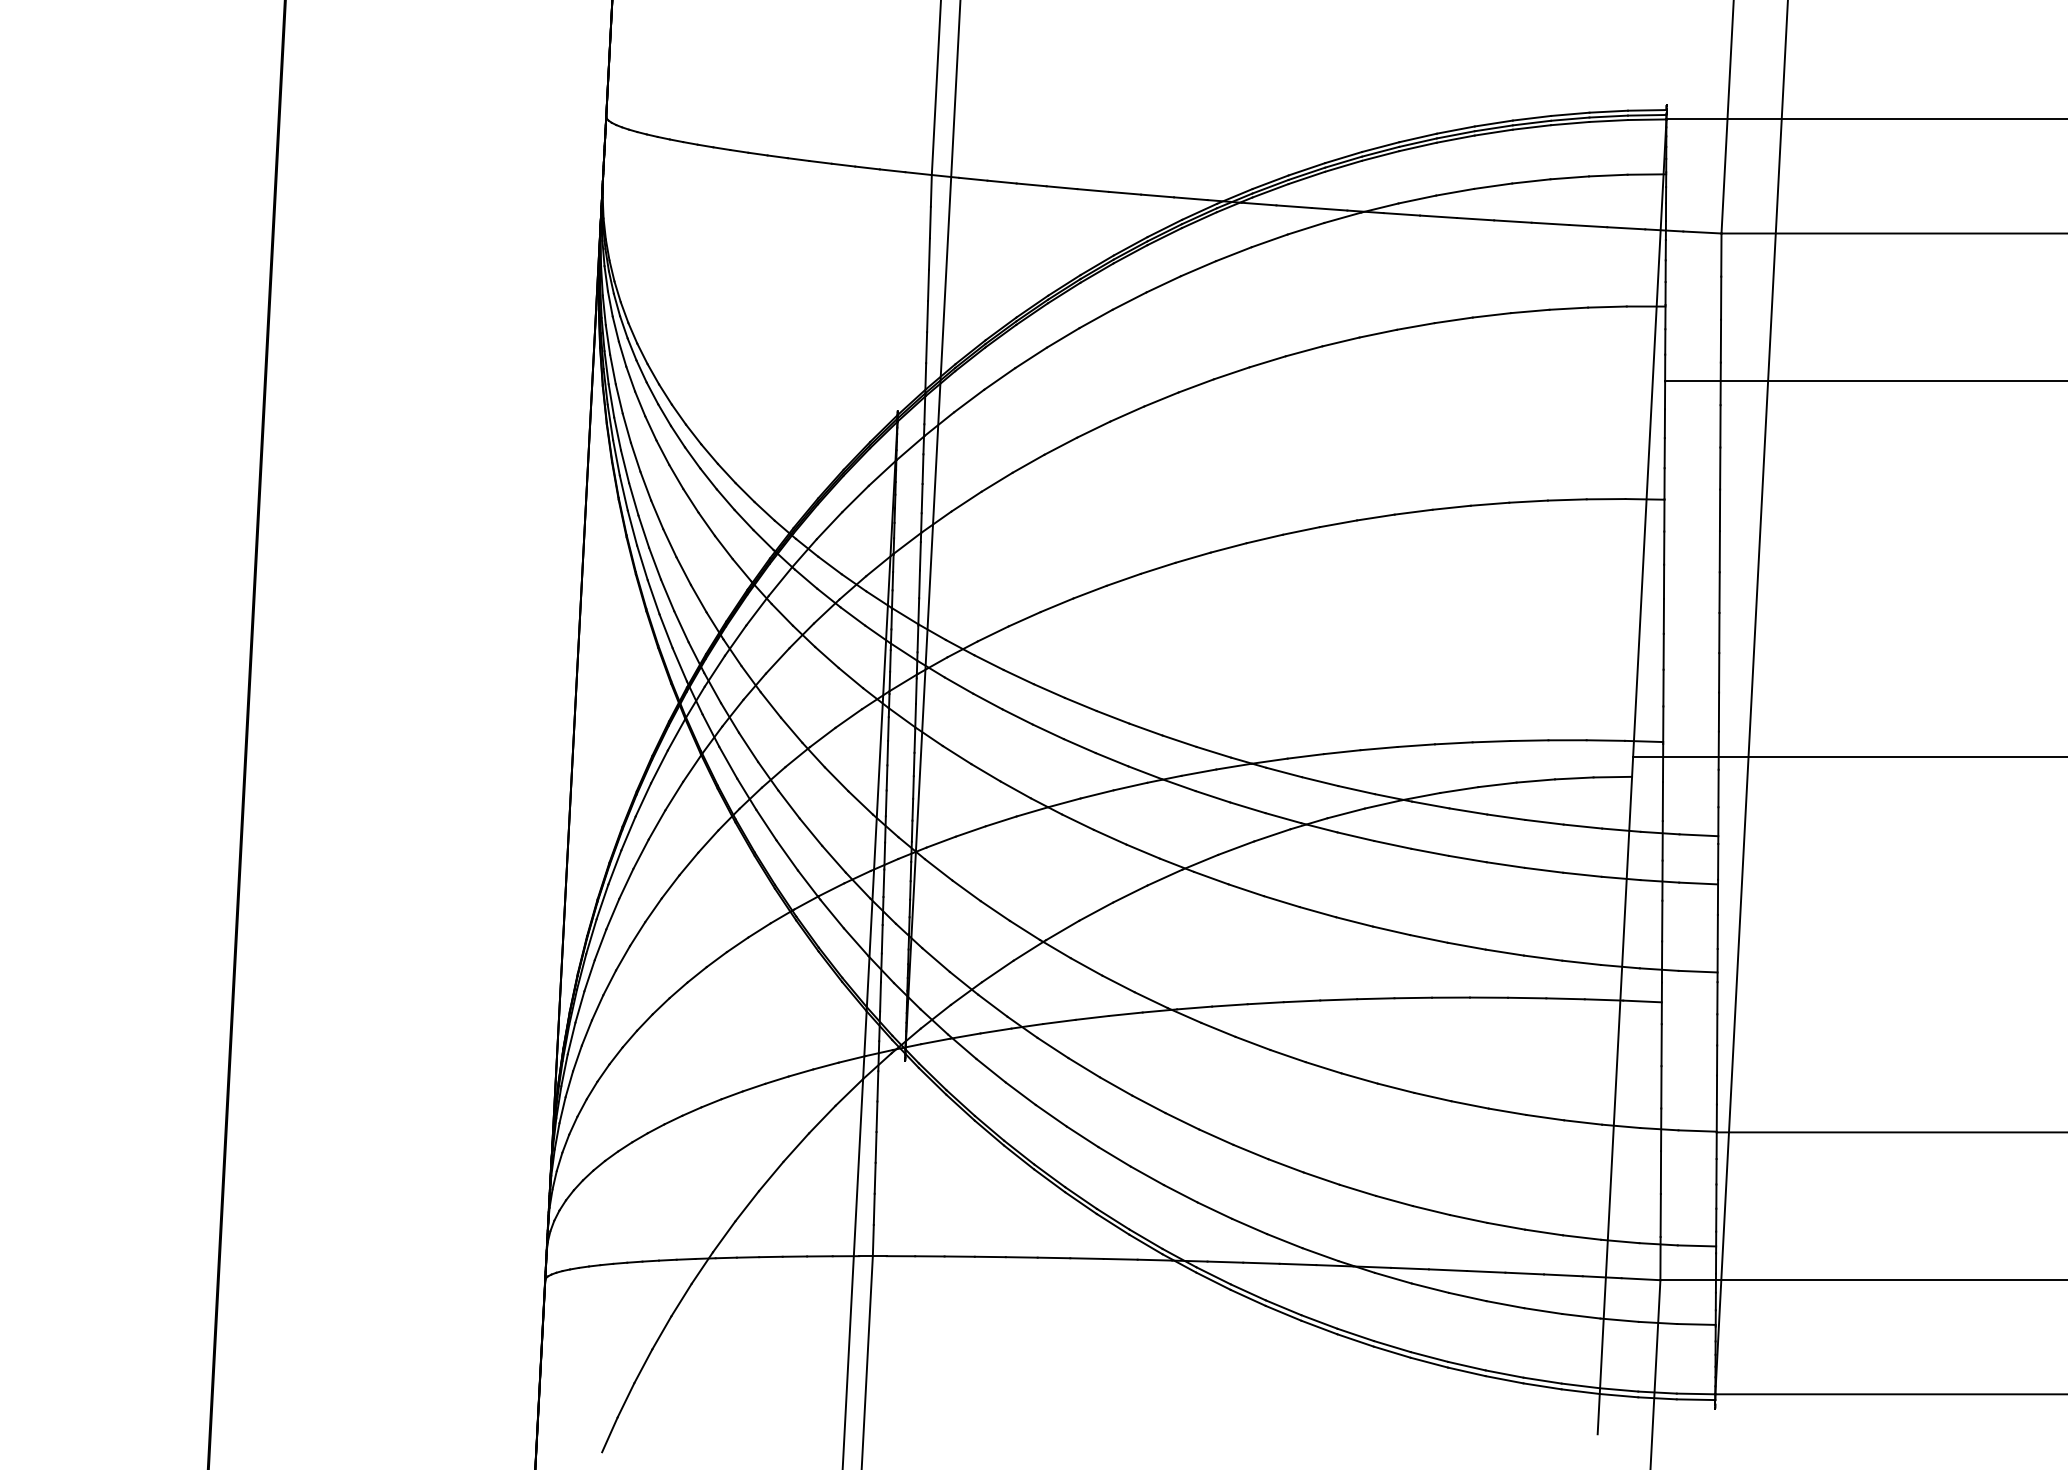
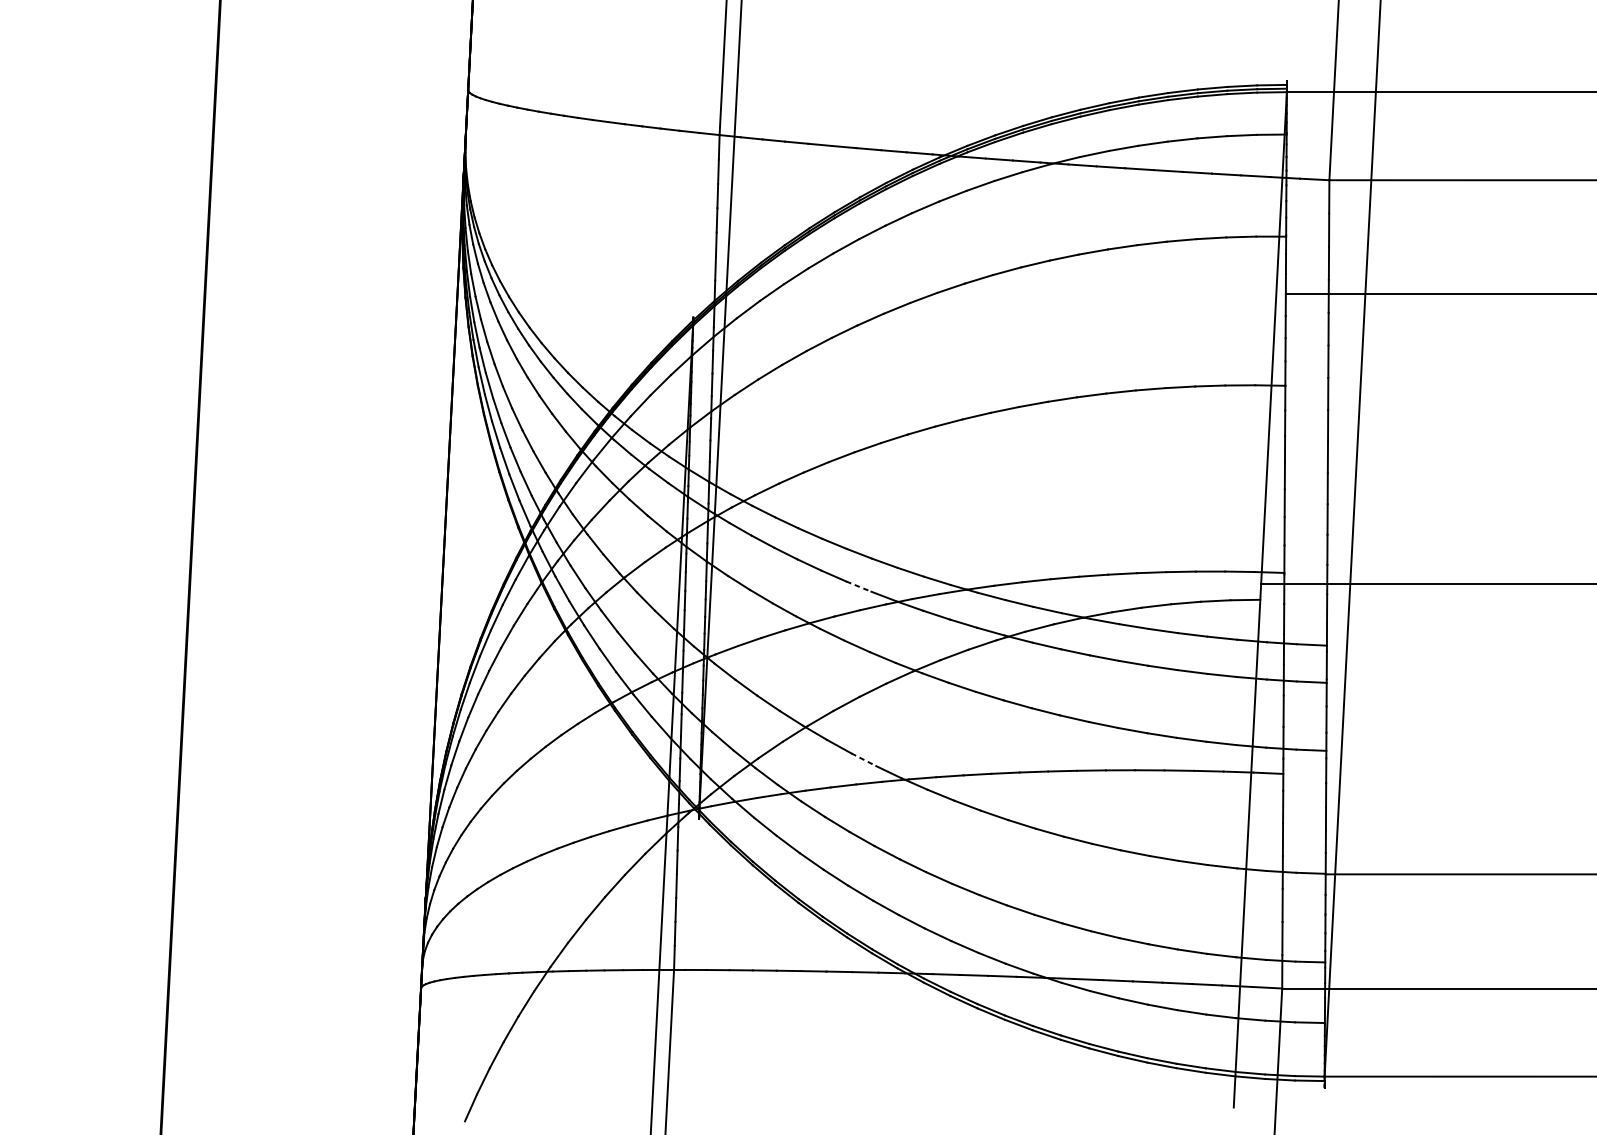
line: (1112, 759) -> (859, 586), solid -> dashed
line: (1119, 984) -> (864, 760), solid -> dashed

